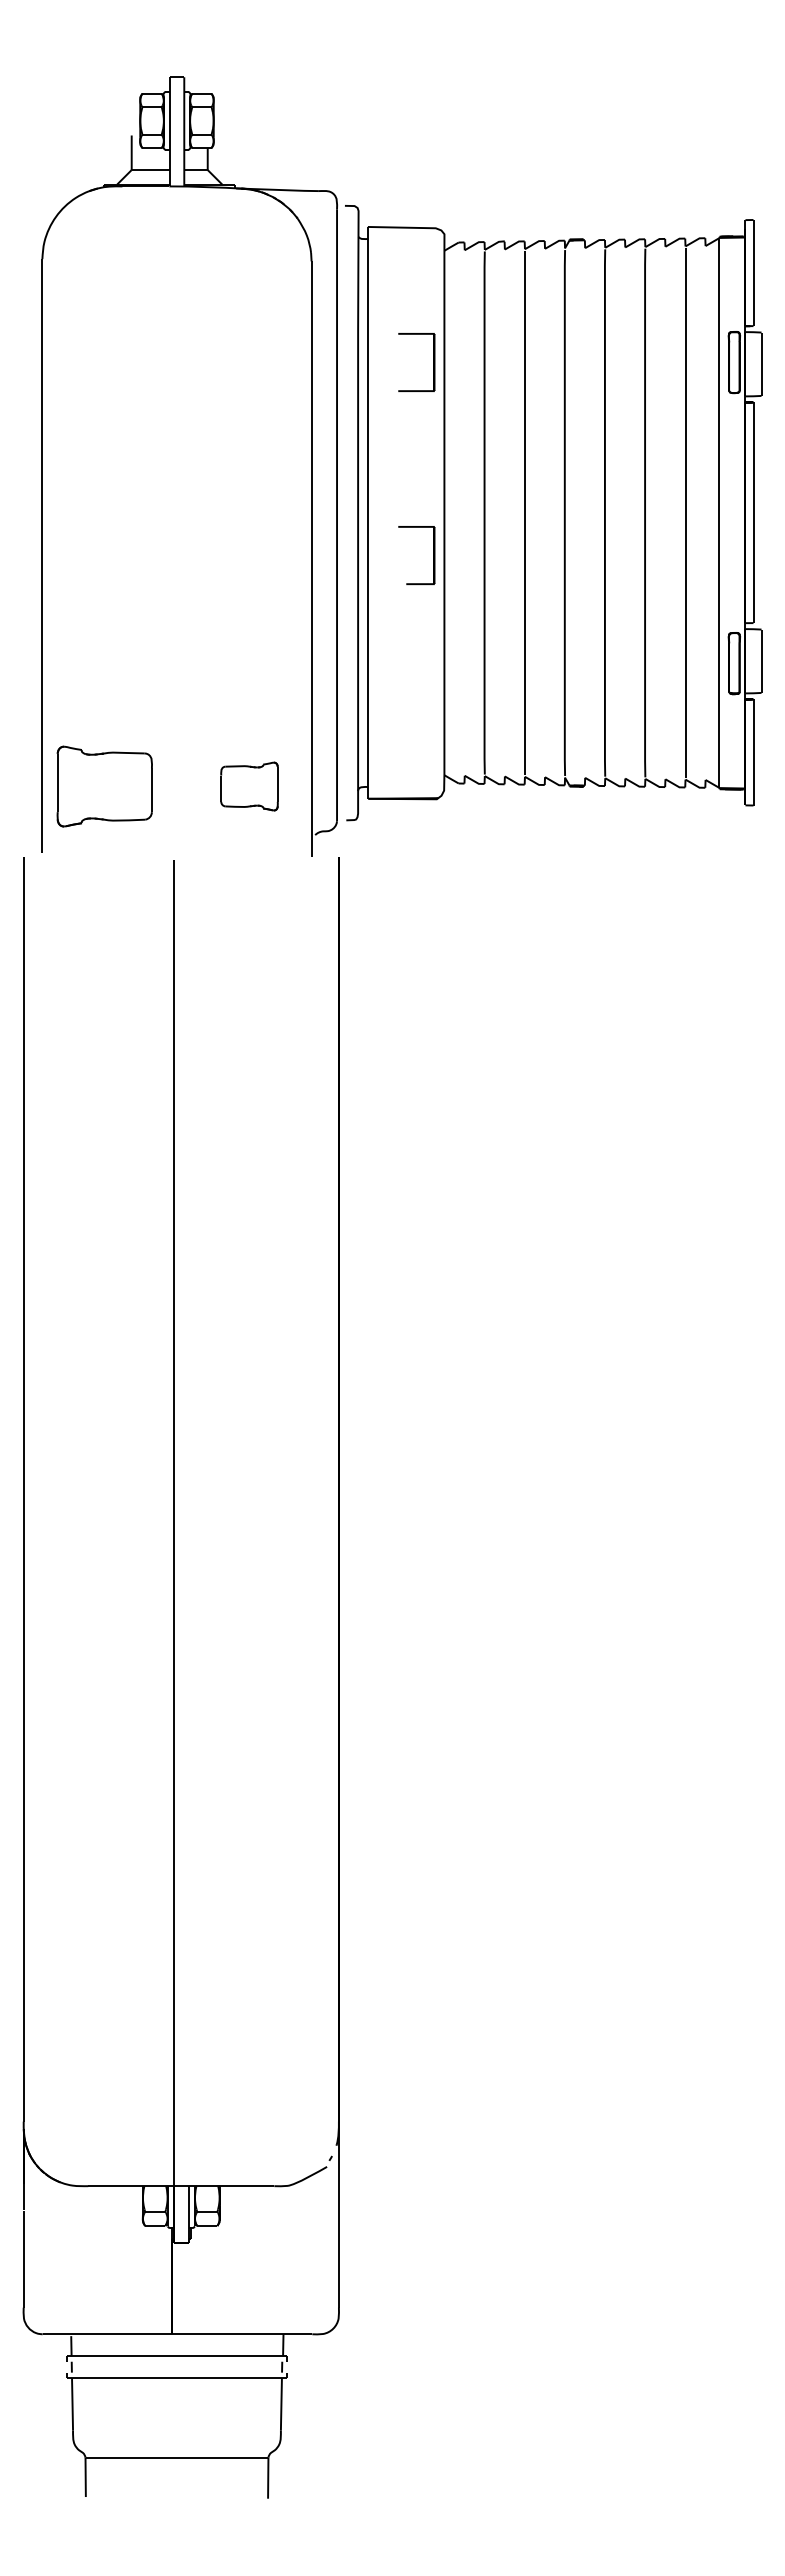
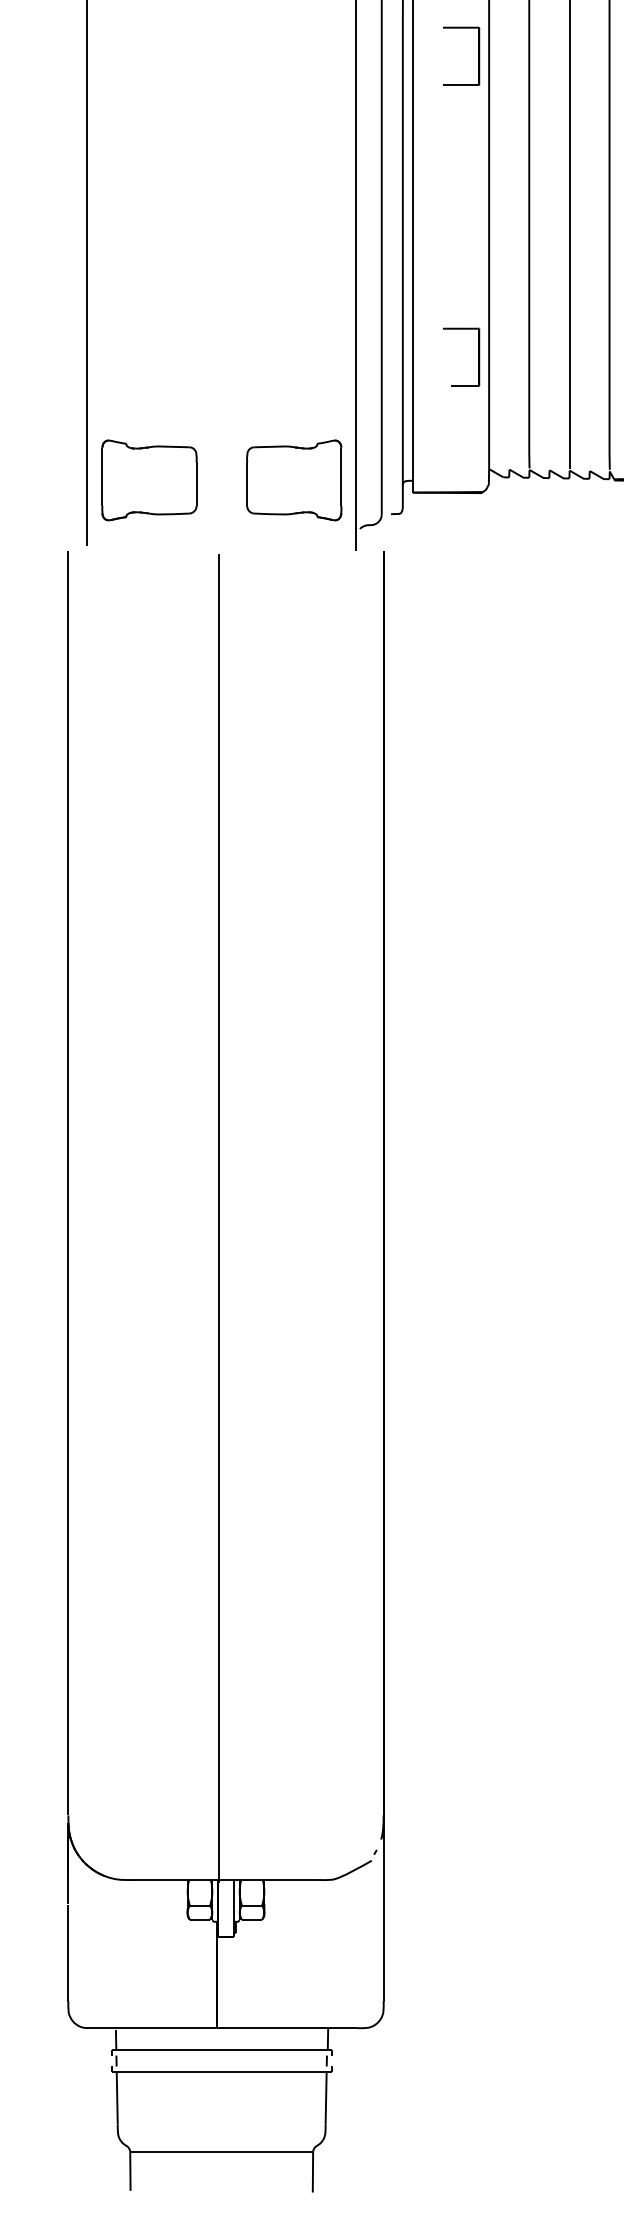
part: (433, 555) -> (478, 357), moved
part: (249, 786) -> (294, 480), size x1.67

